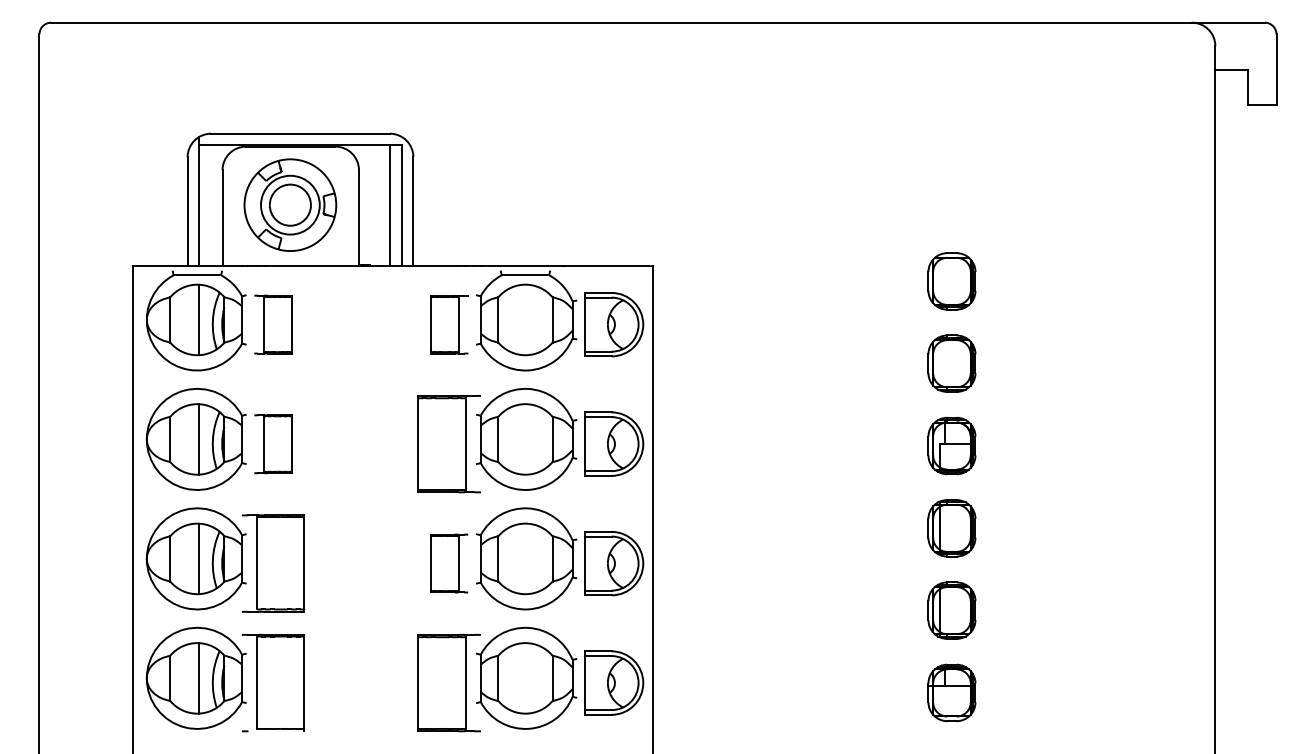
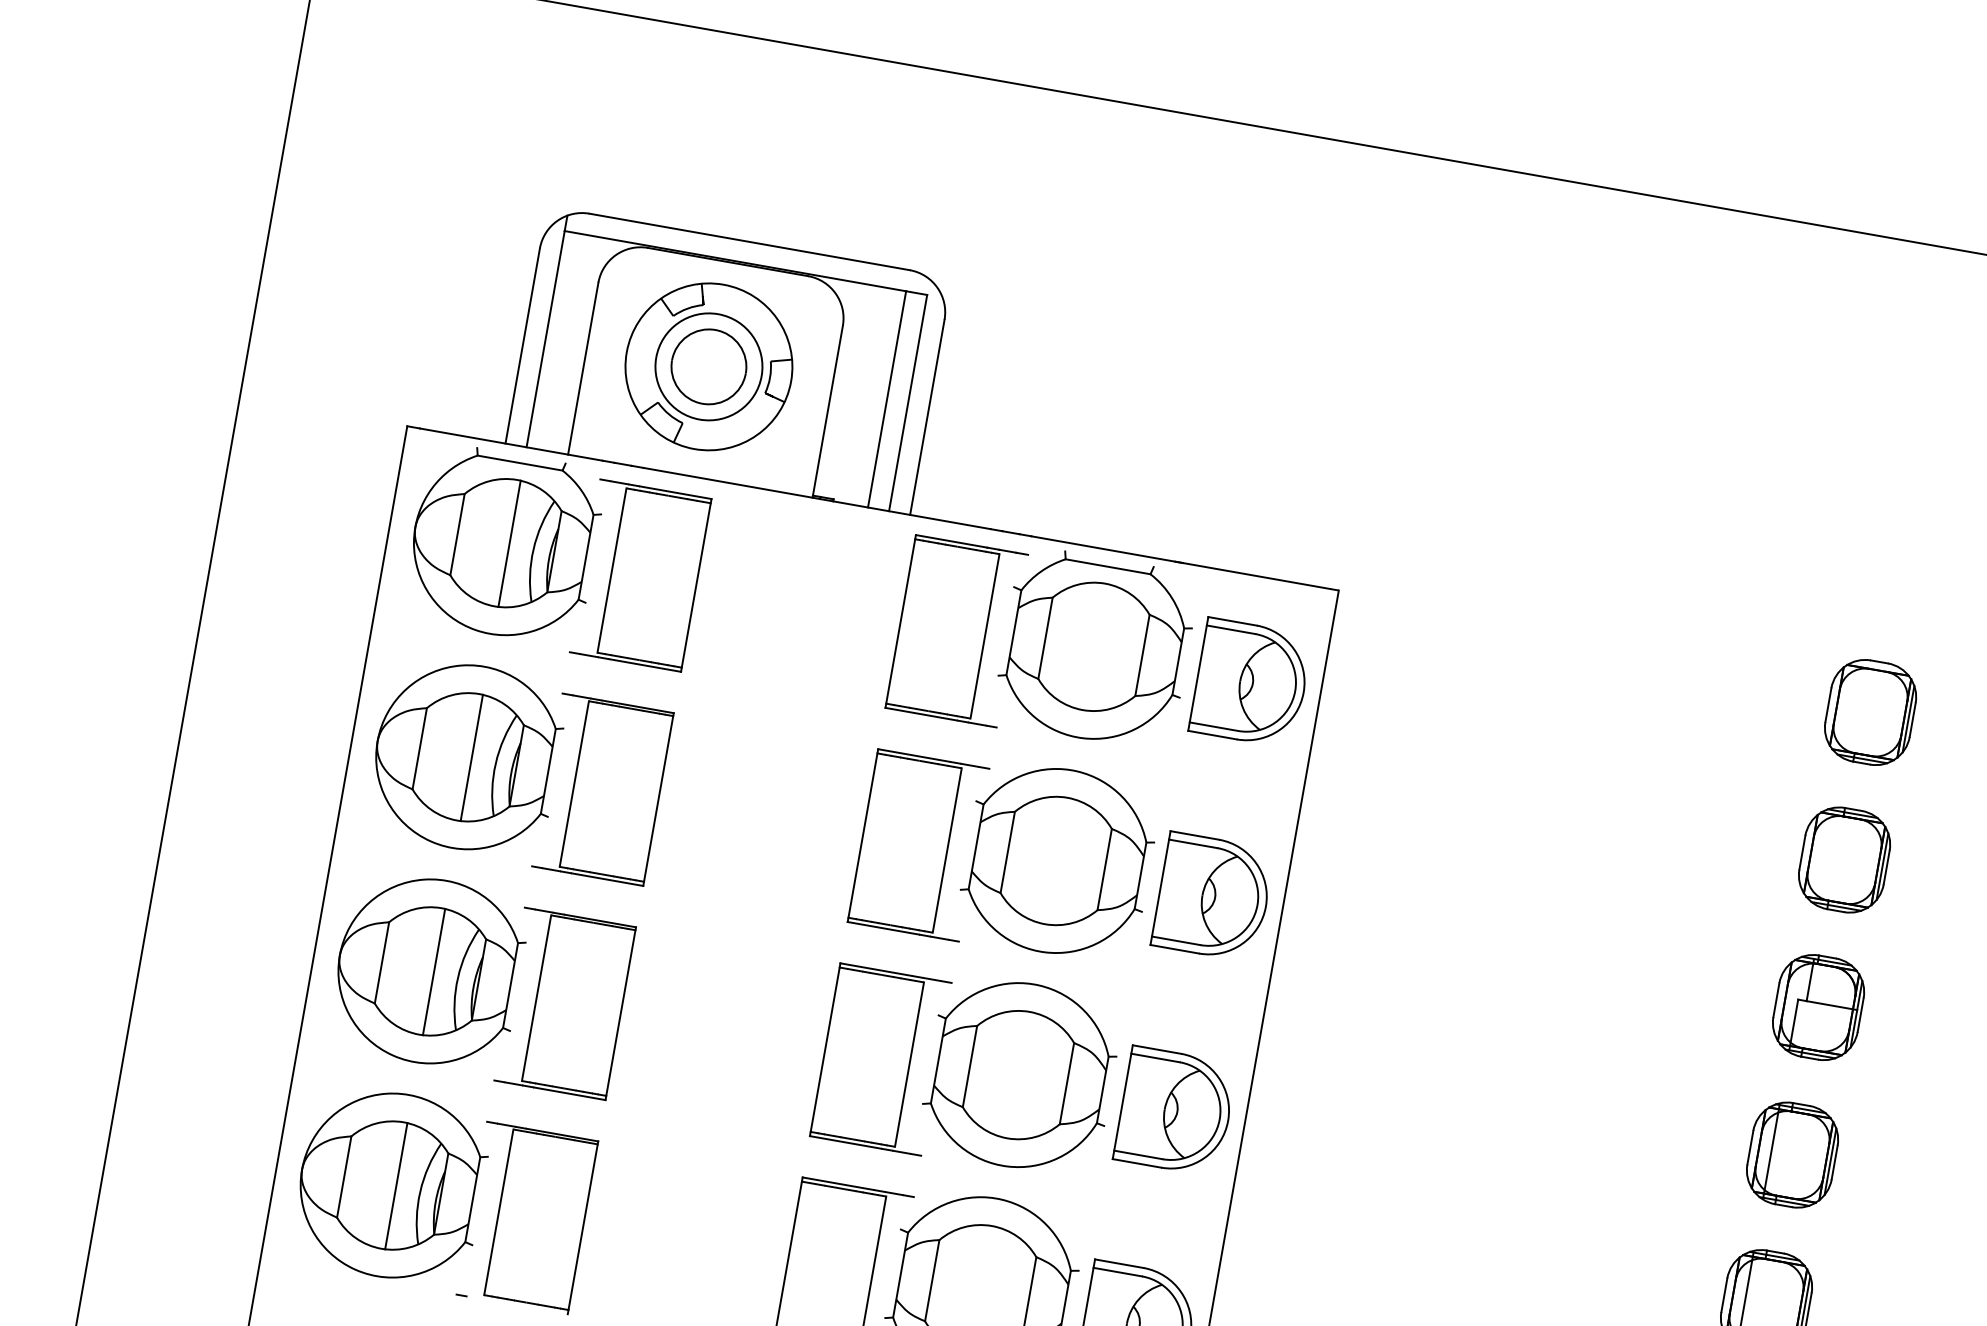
part: (272, 324) -> (639, 575), size x1.67
part: (449, 324) -> (956, 630), size x1.67
part: (272, 444) -> (601, 790), size x1.67
part: (448, 563) -> (879, 1059), size x1.67

